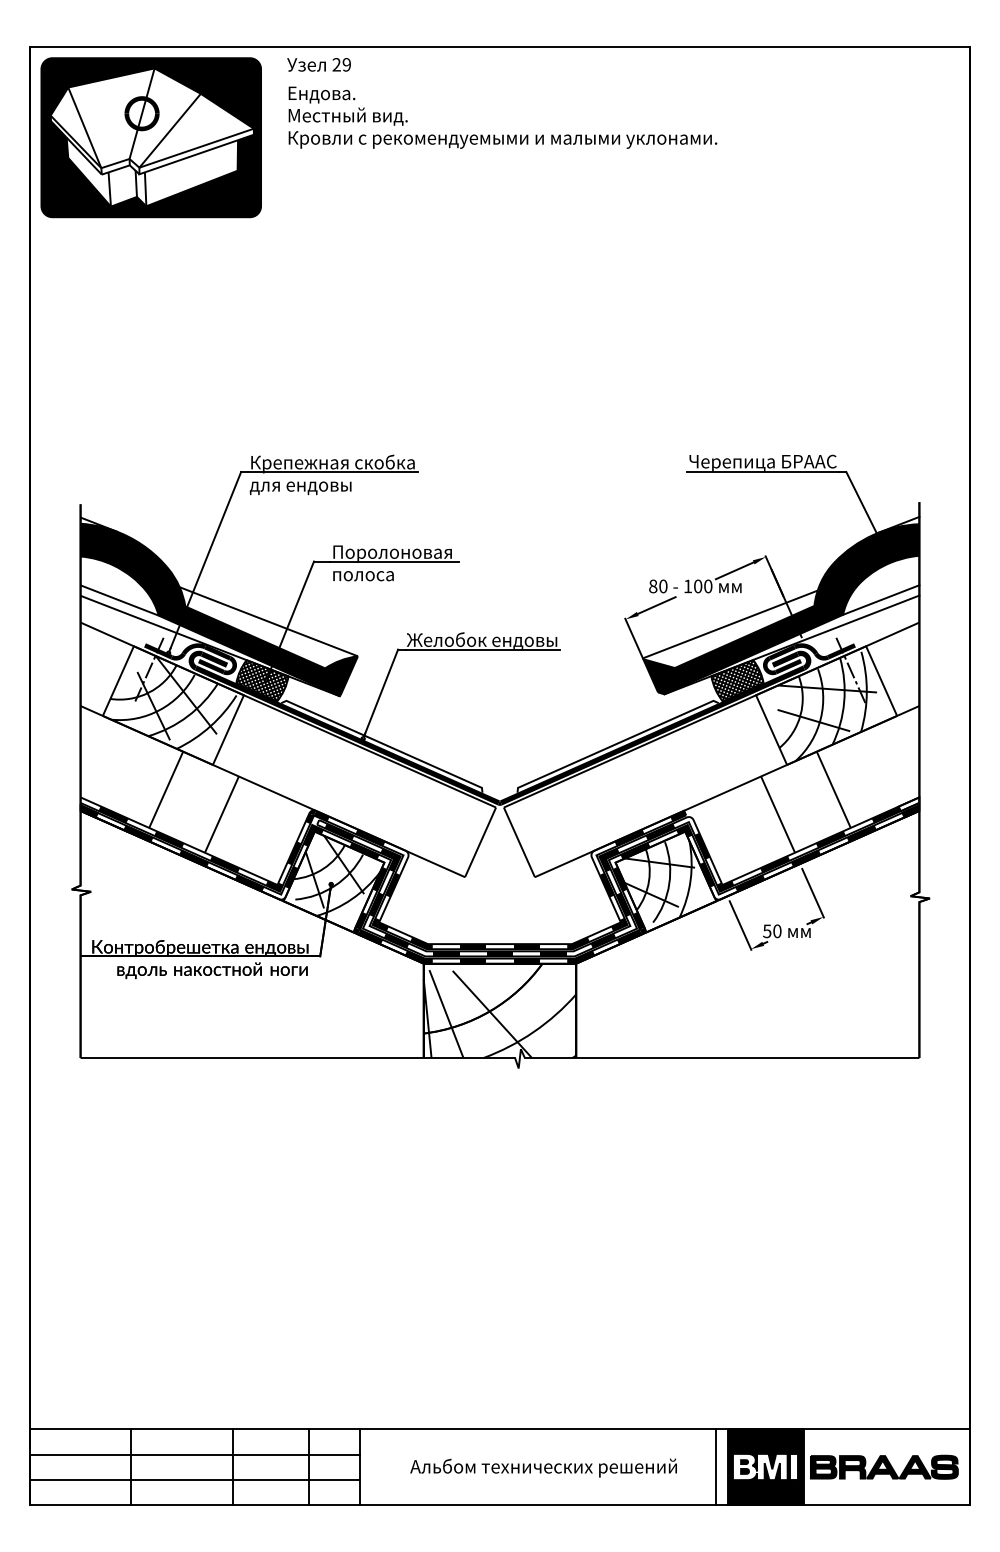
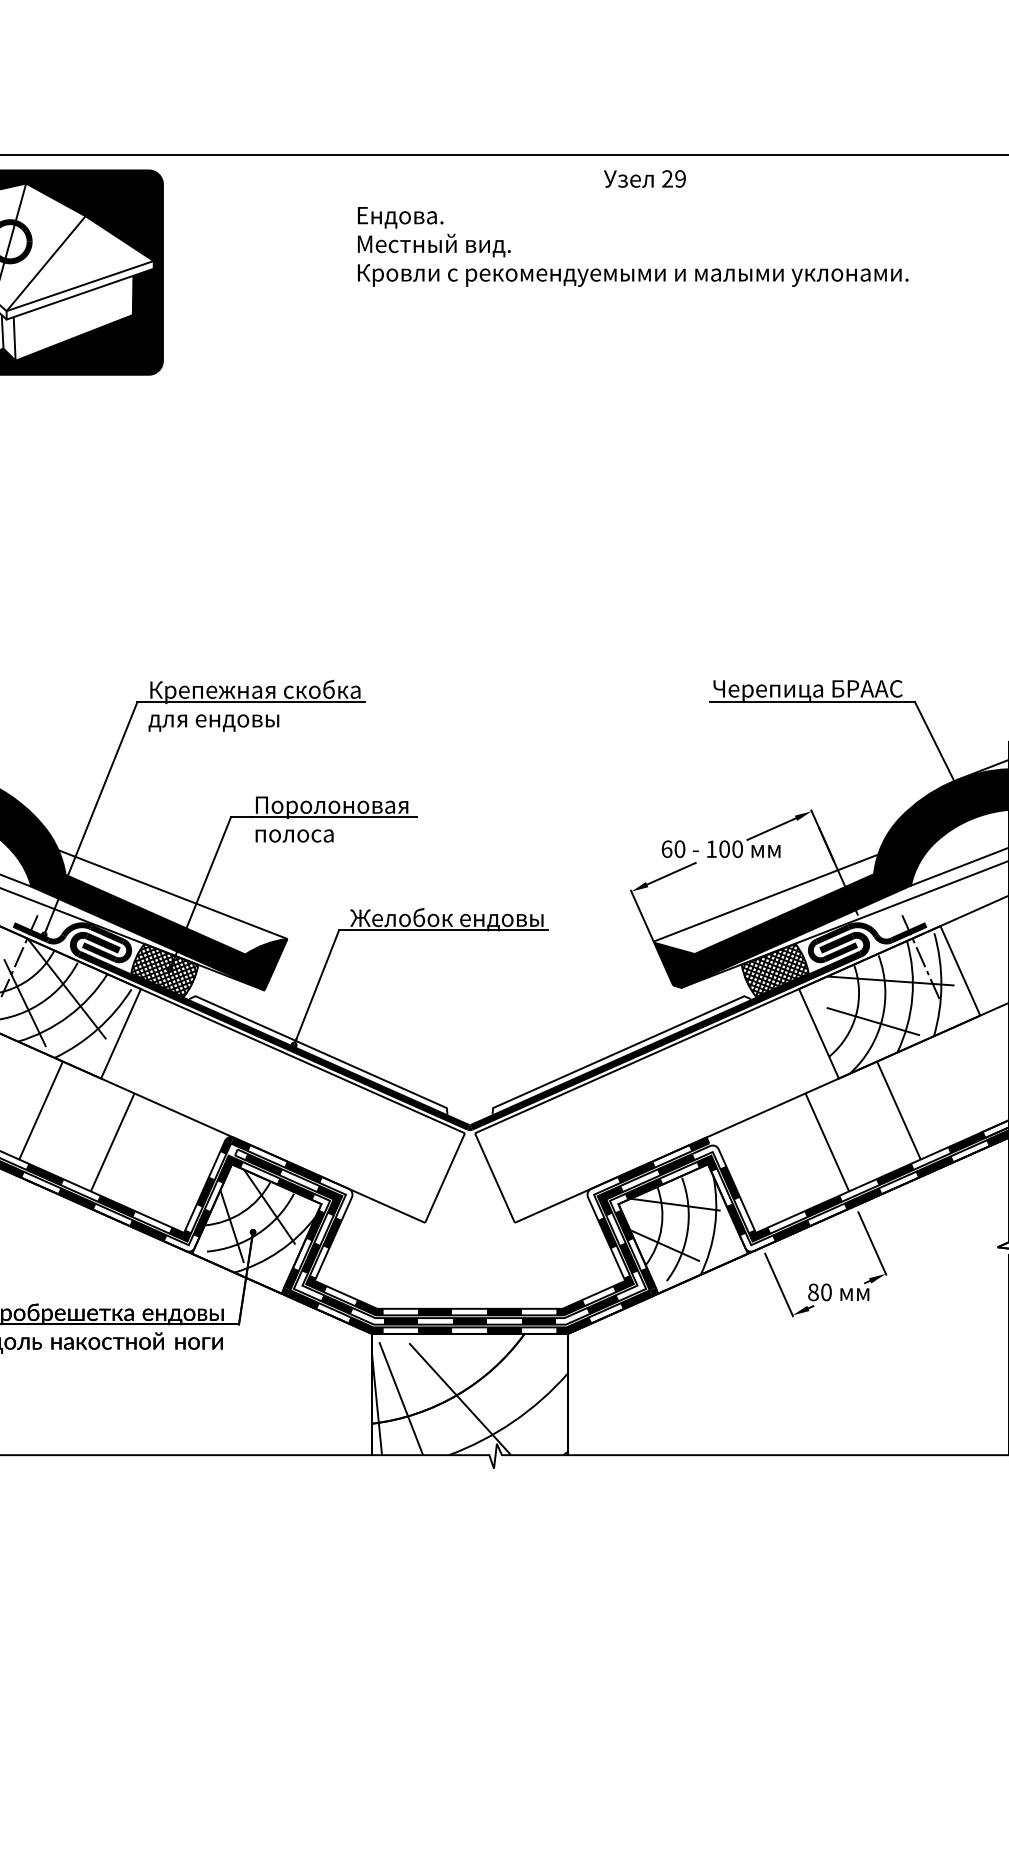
text: (318, 64) -> (644, 178), moved
text: (502, 117) -> (632, 246), moved
text: (653, 586) -> (667, 849), 80 -> 60
text: (767, 931) -> (813, 1292), 50 -> 80

